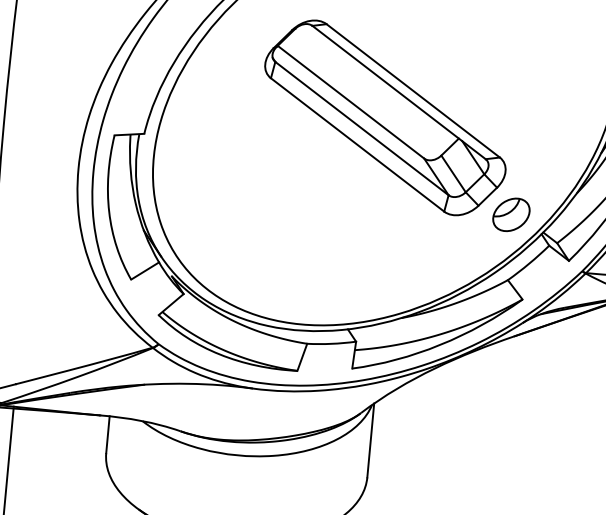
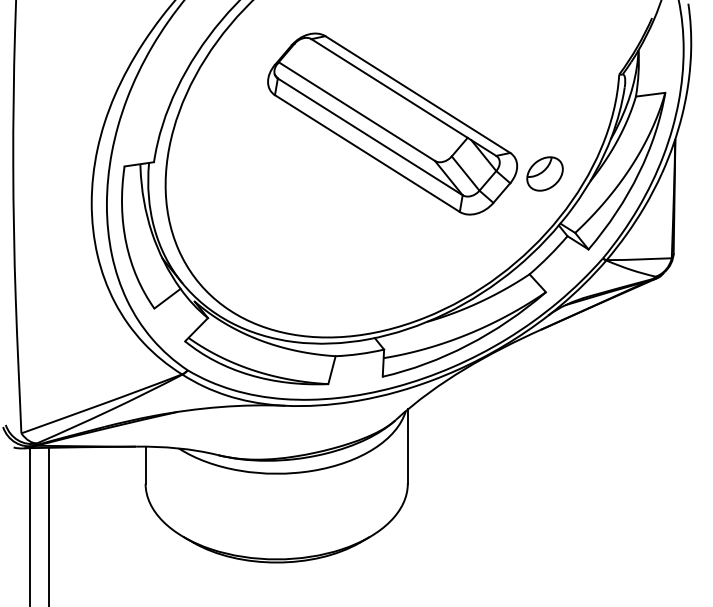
part: (510, 214) -> (544, 173), moved

